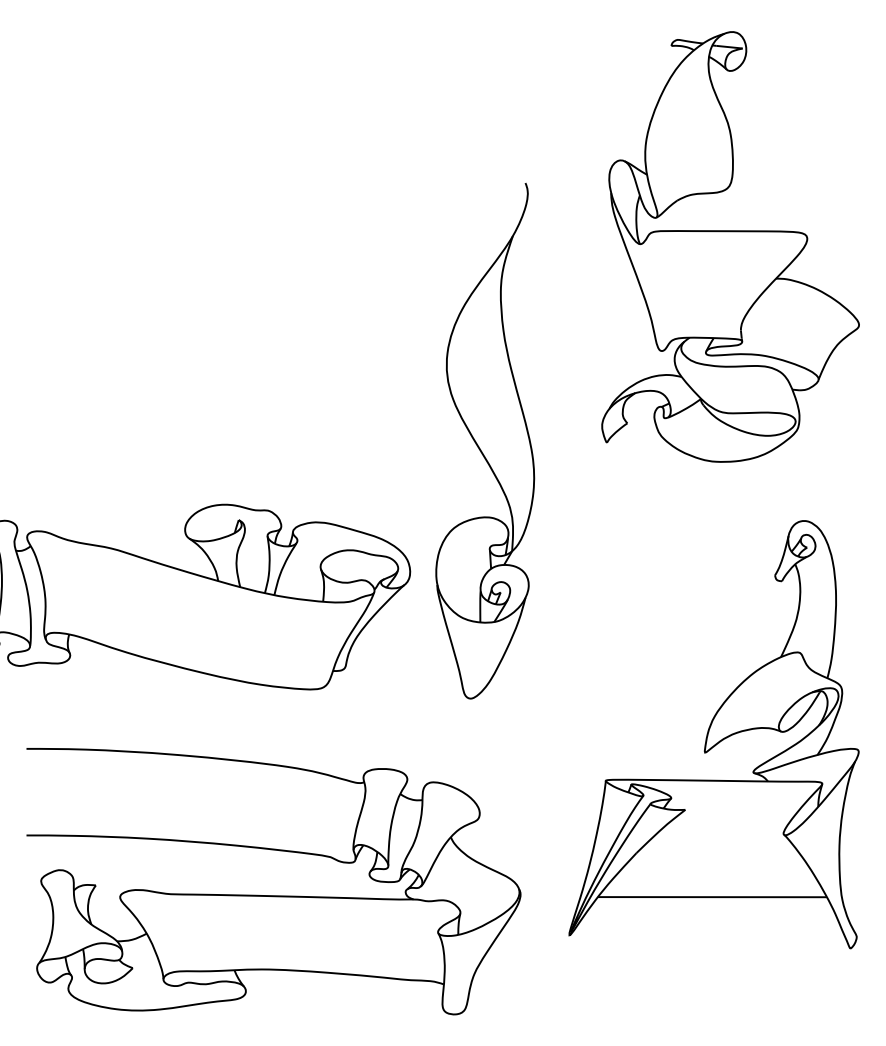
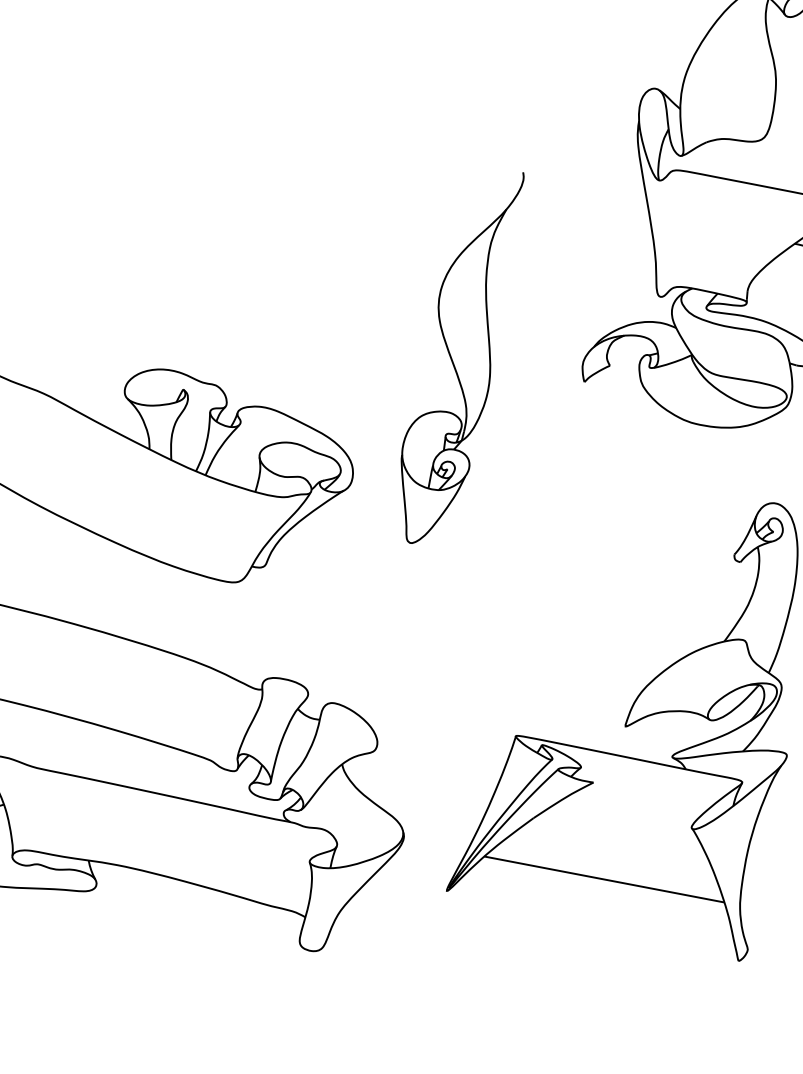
part: (485, 441) -> (457, 356), size x0.7

